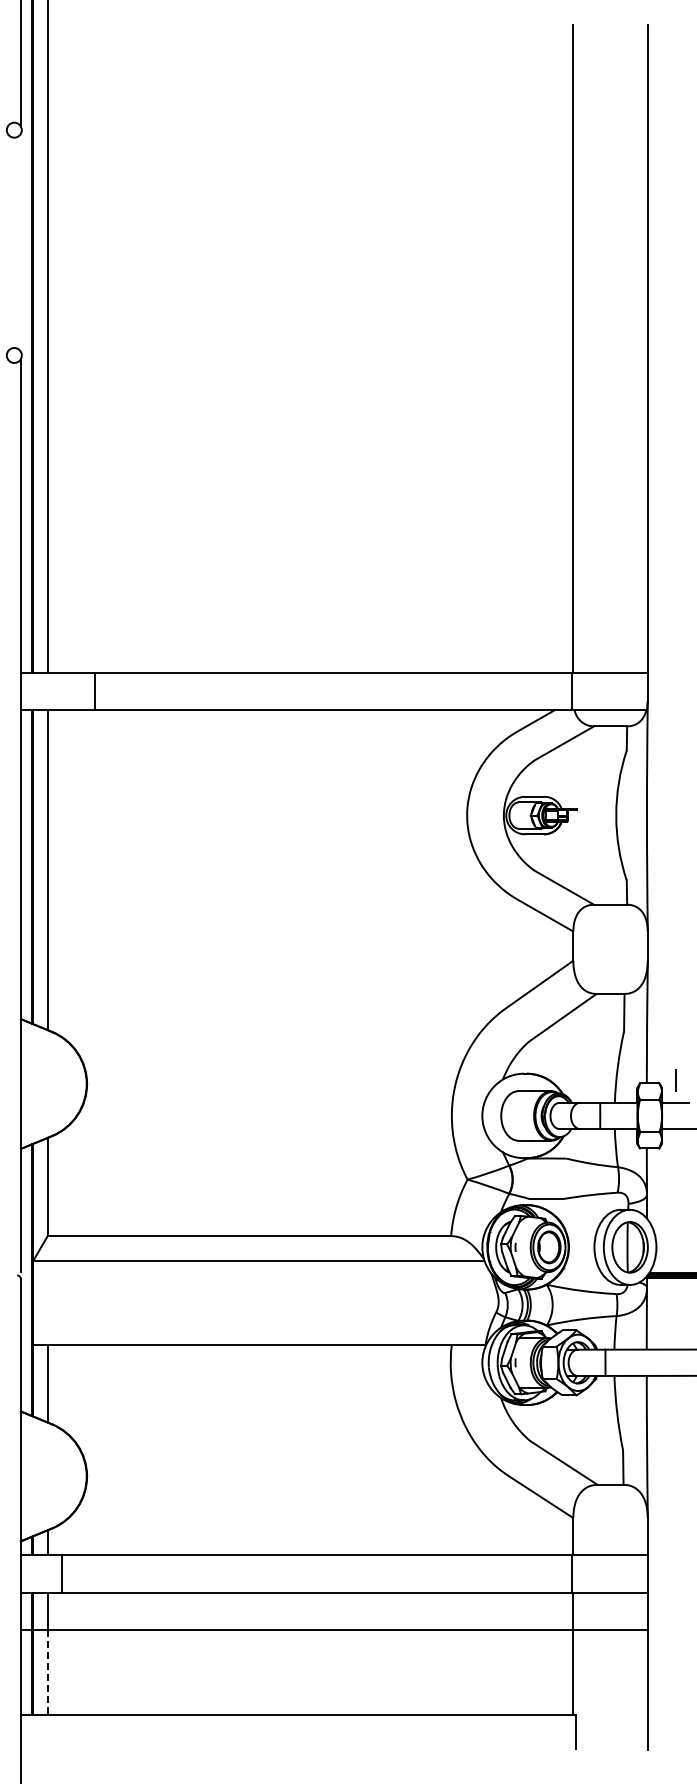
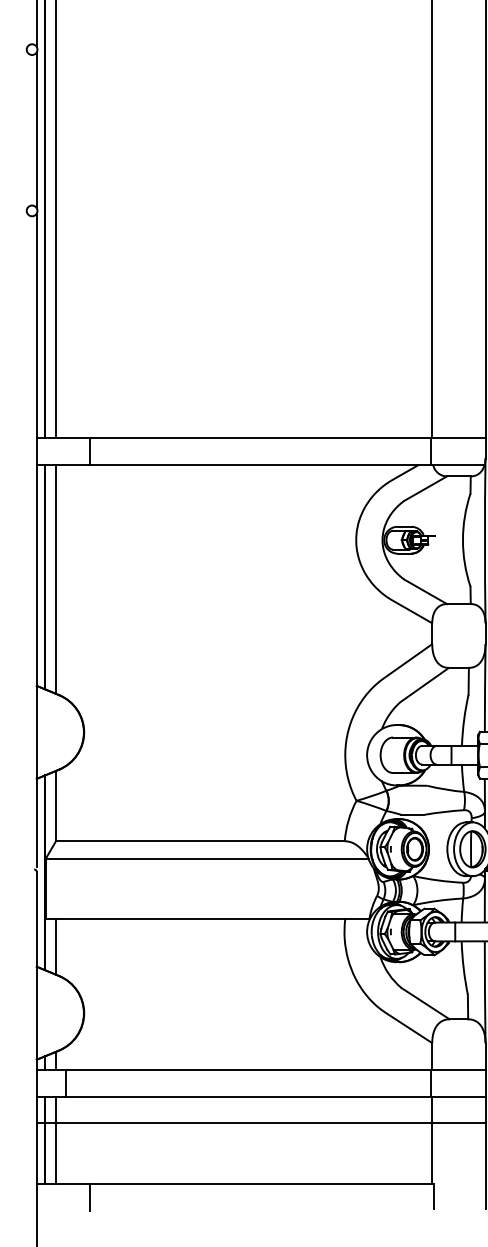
line: (20, 242) -> (36, 130), added
line: (47, 1673) -> (55, 1154), dashed -> solid
line: (94, 1733) -> (89, 1197), added

